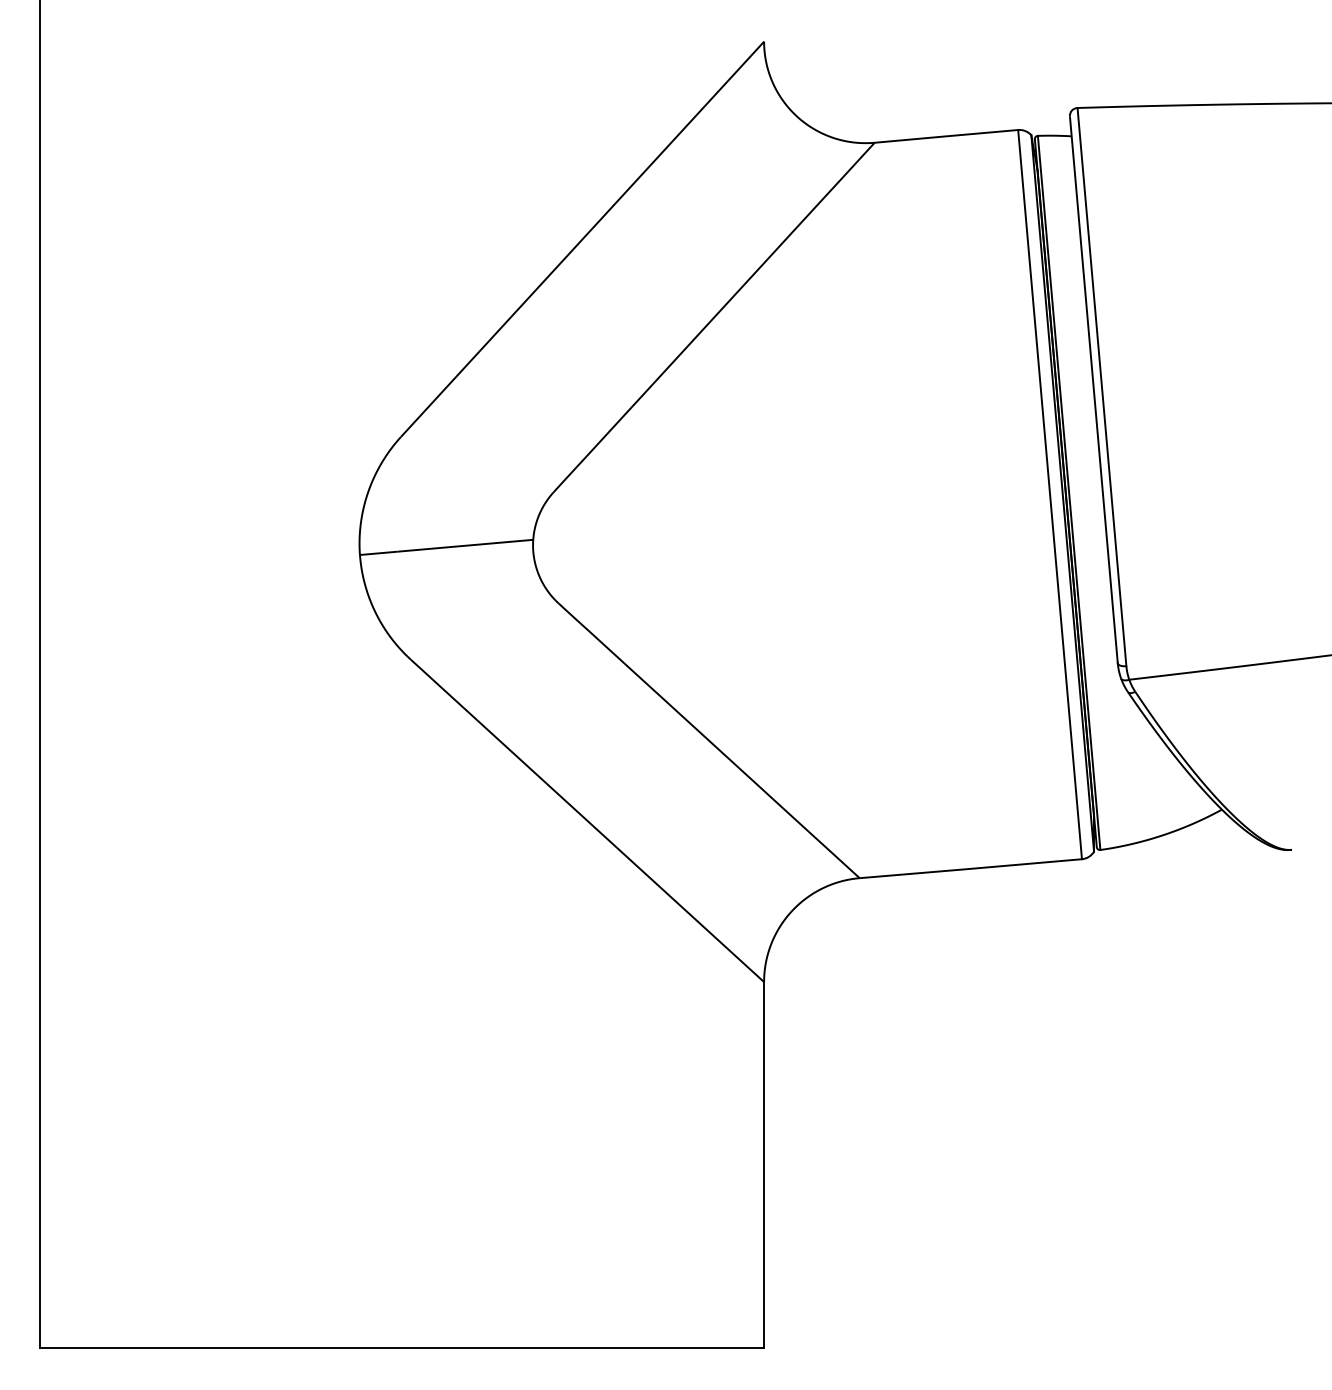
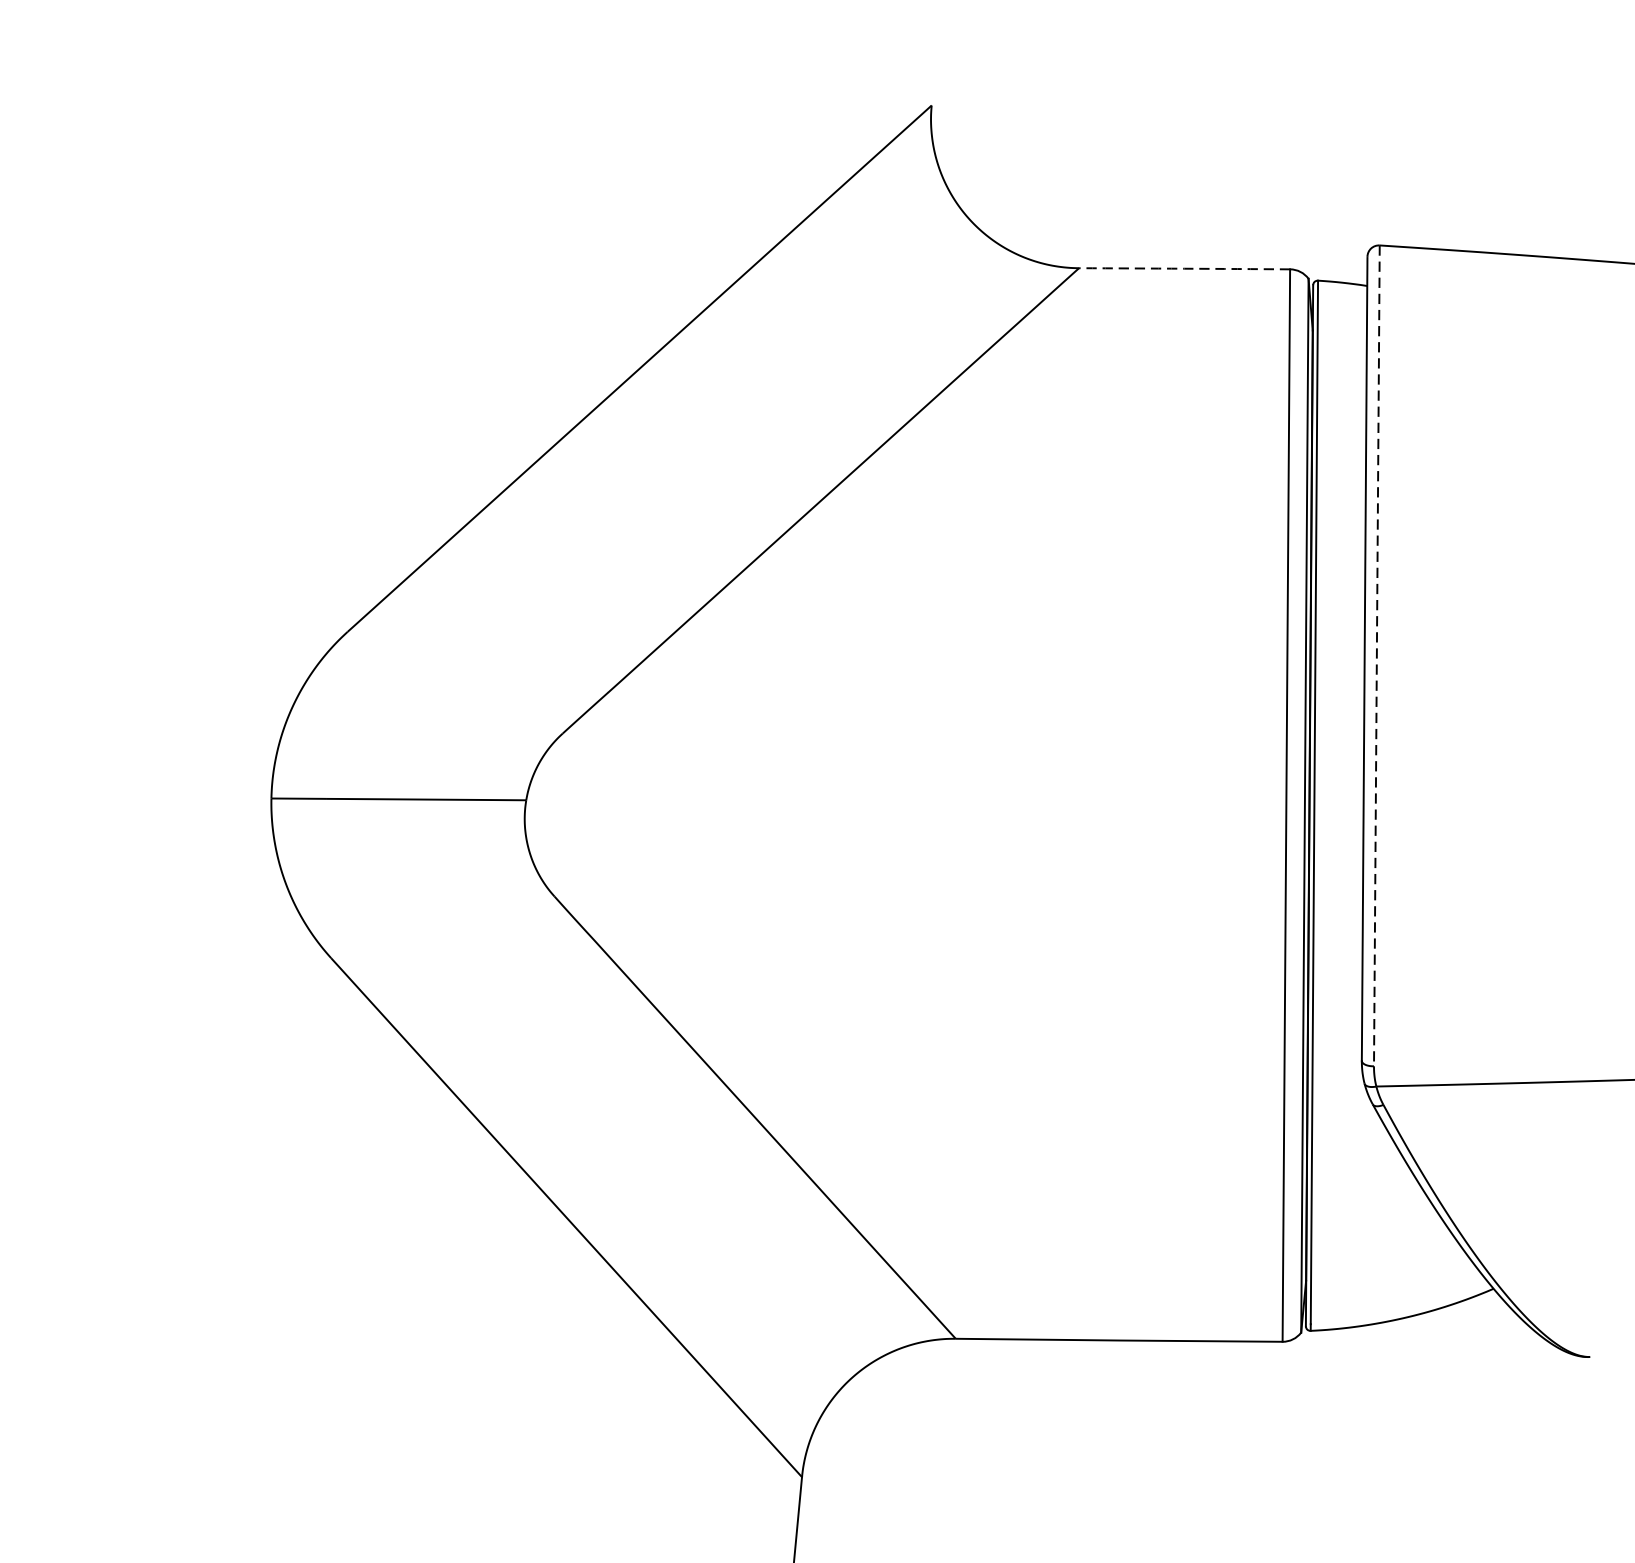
arc: (946, 136) -> (1184, 268), solid -> dashed
line: (1102, 387) -> (1377, 656), solid -> dashed

